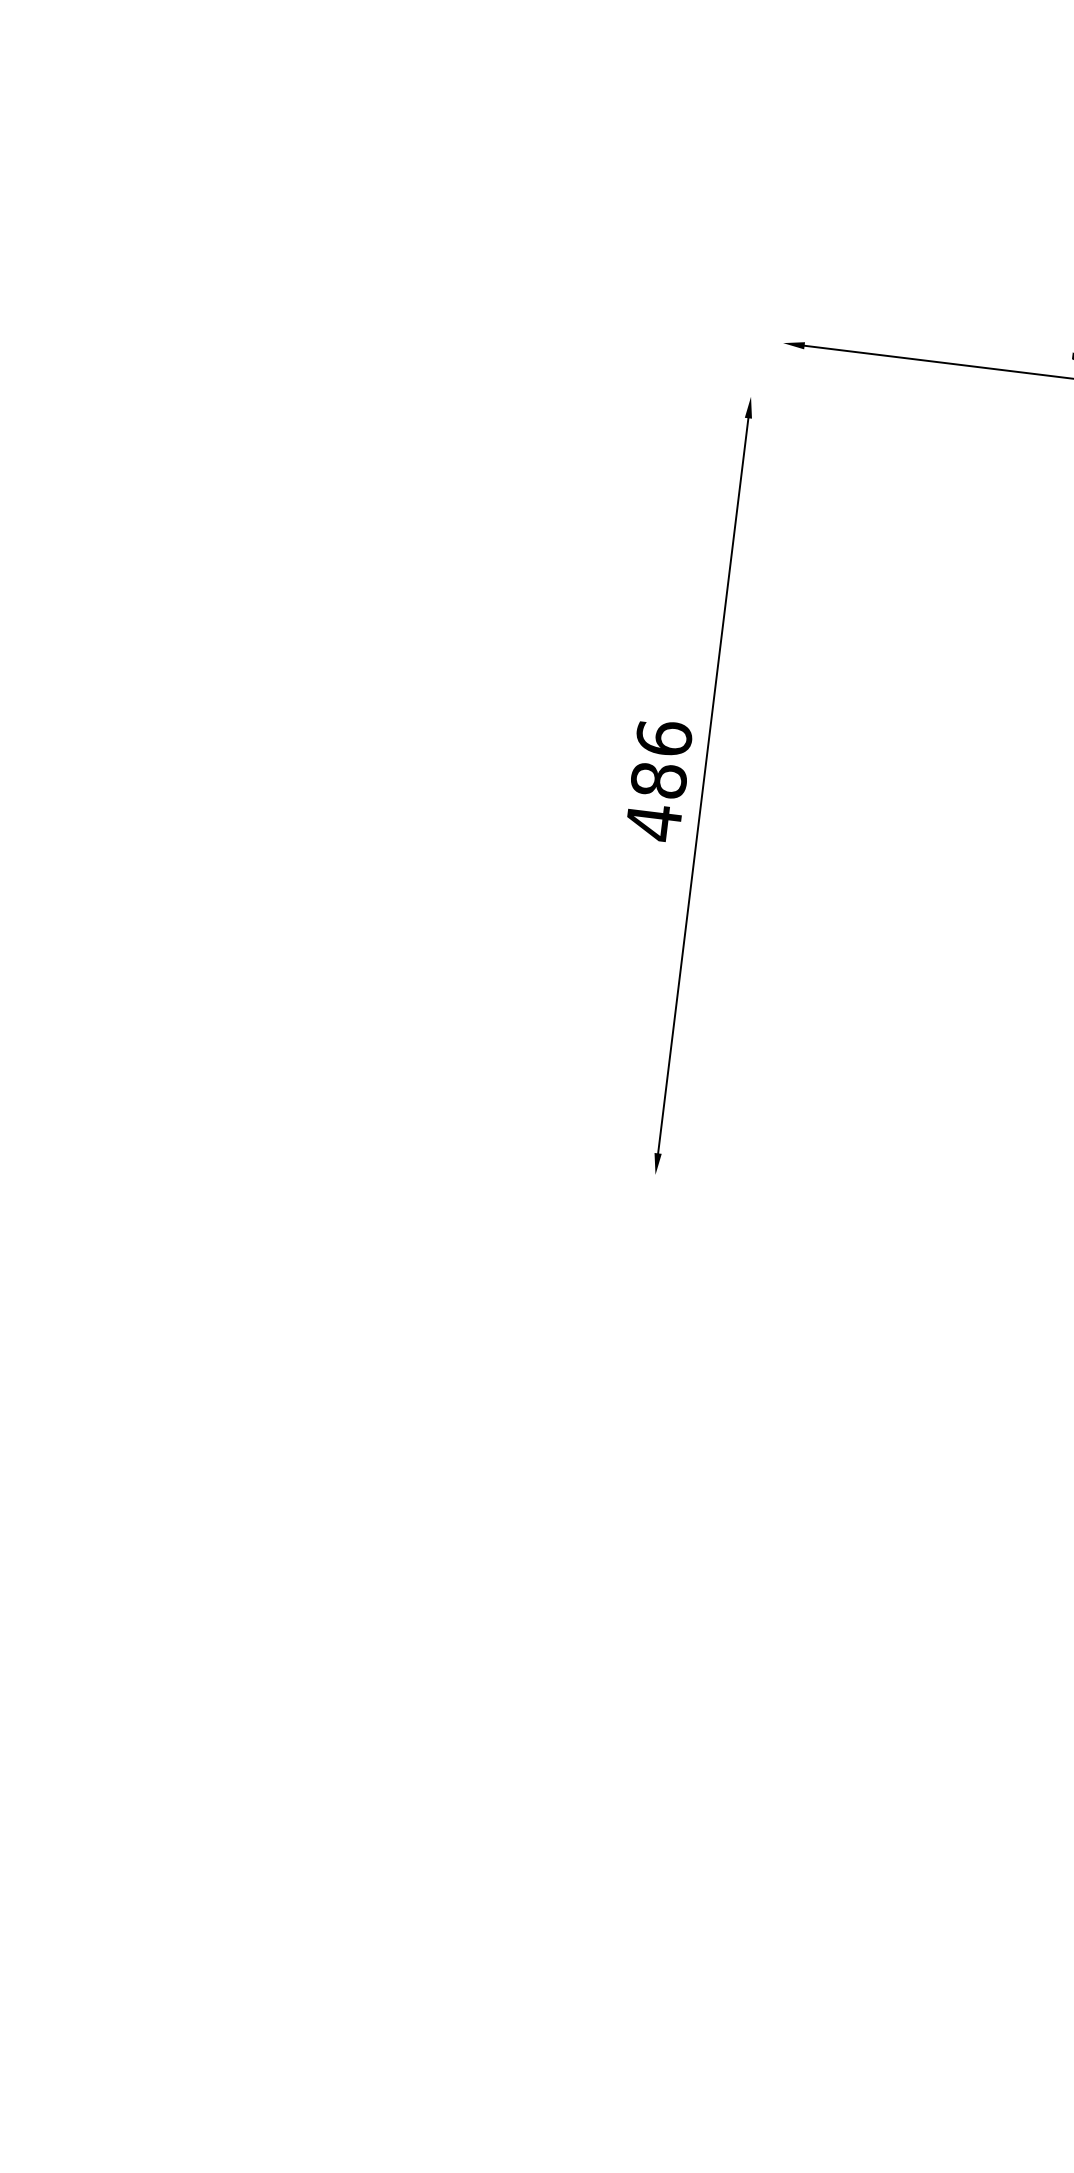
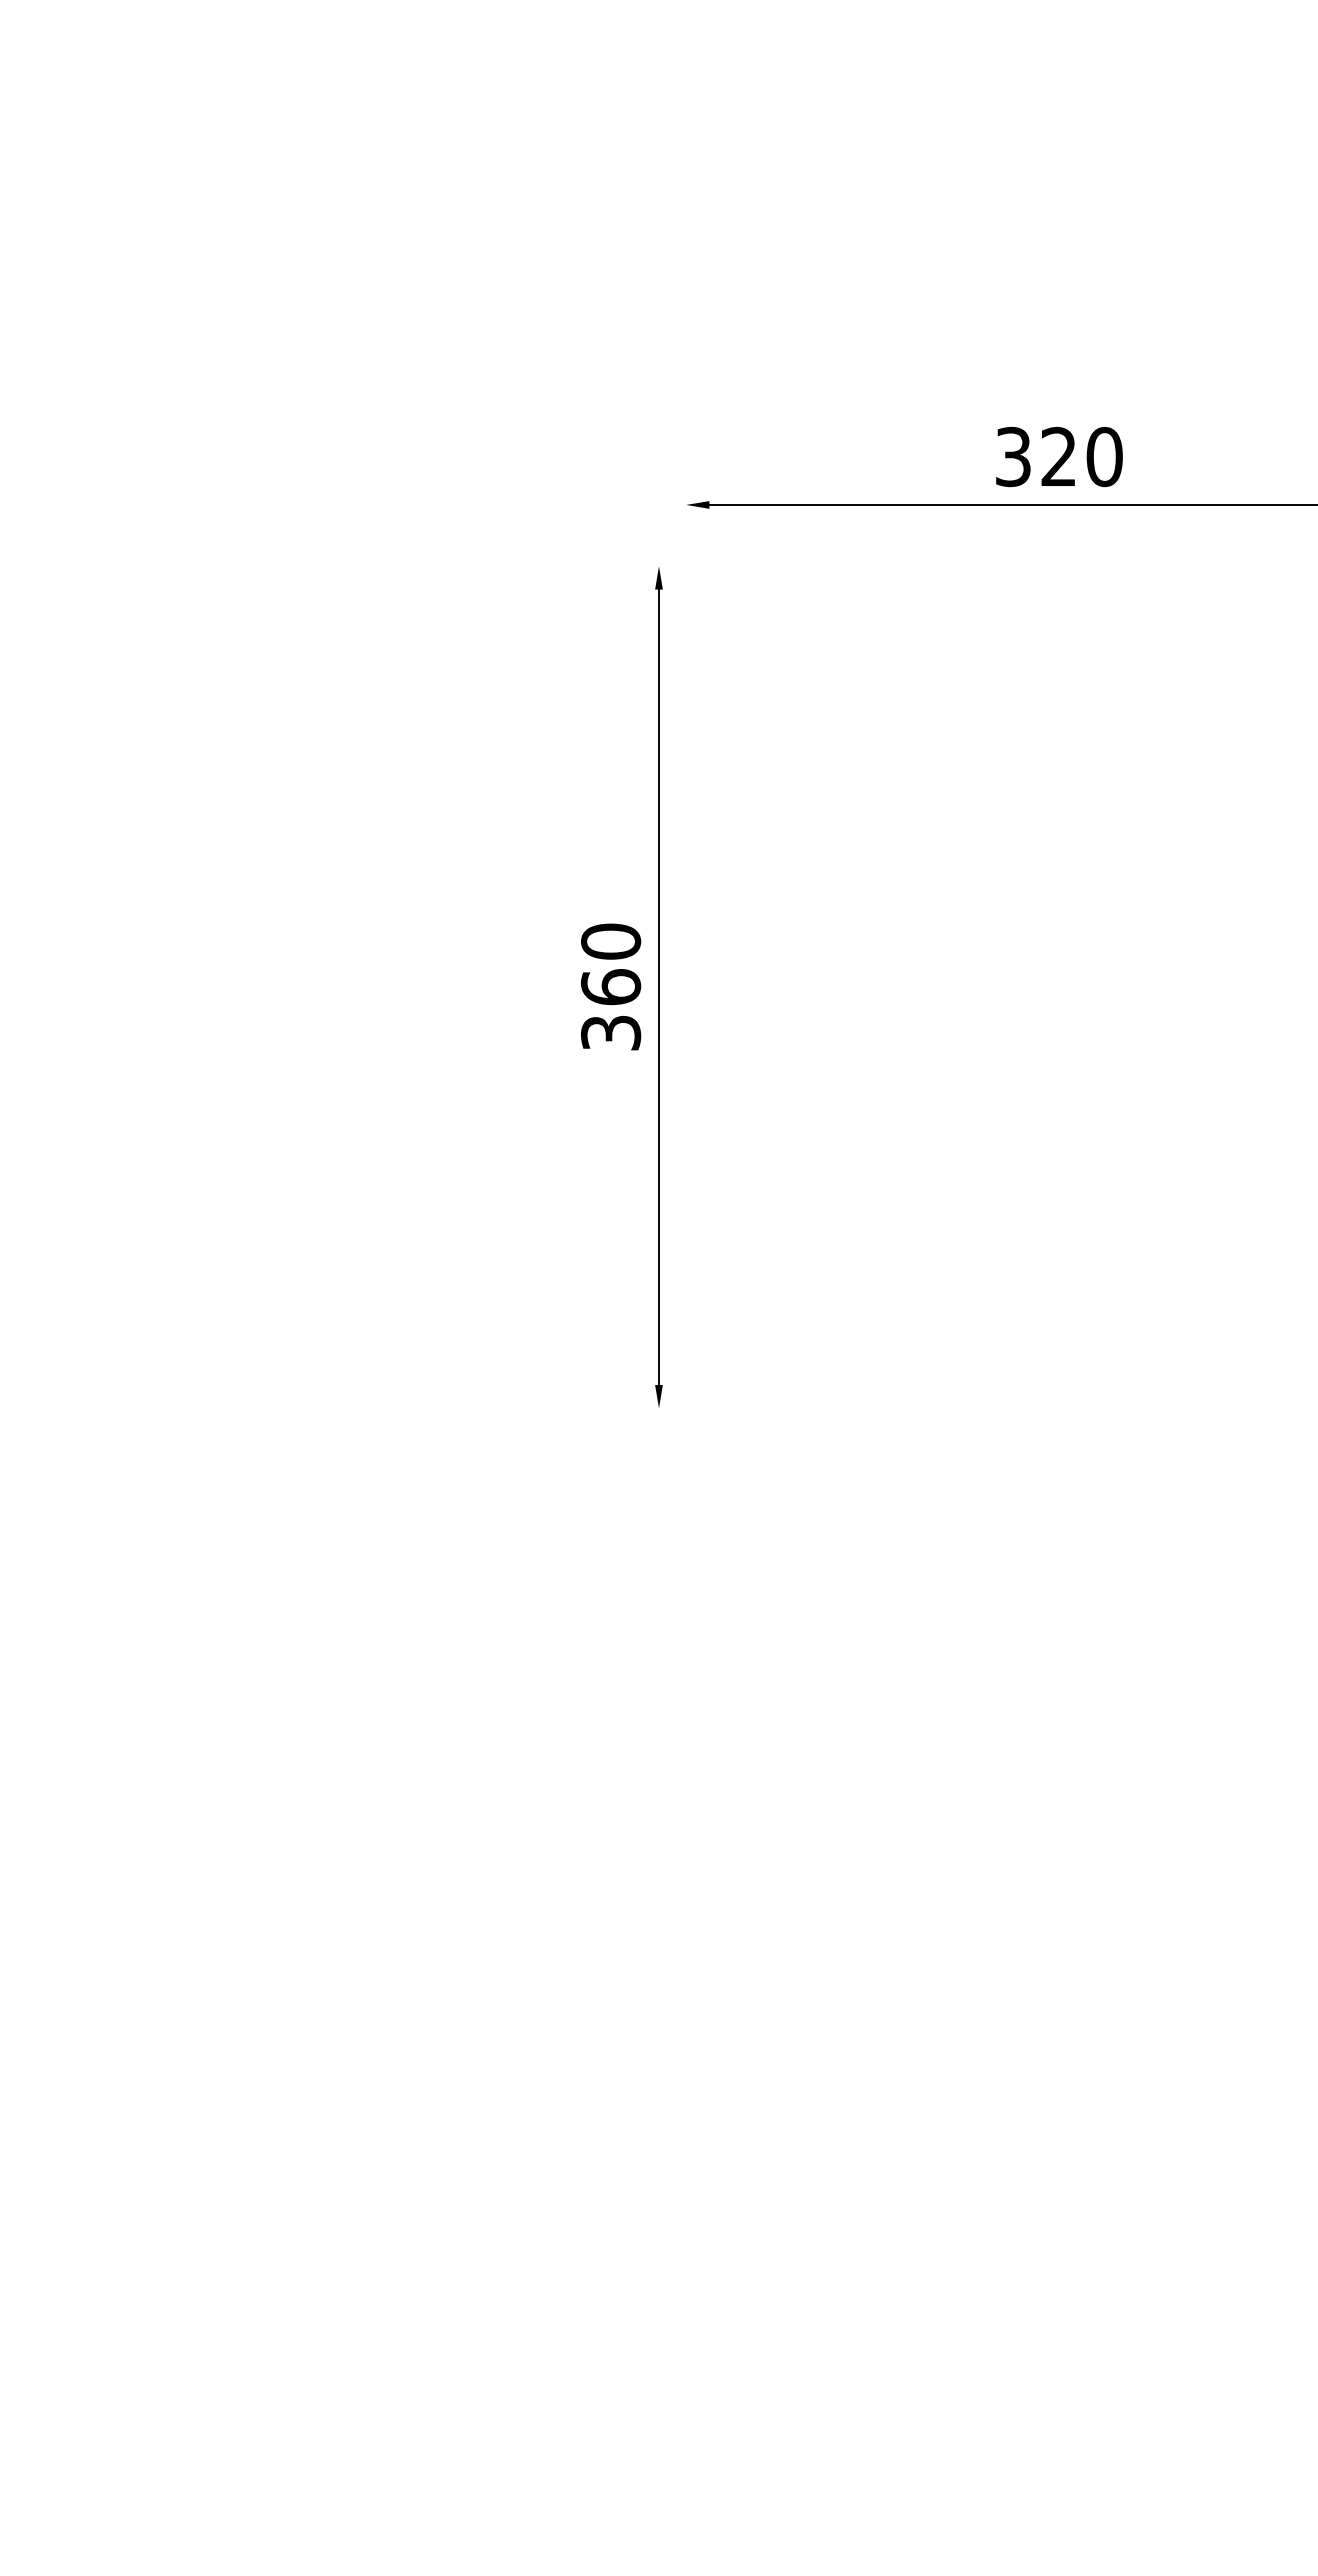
text: (659, 780) -> (611, 987), 486 -> 360

